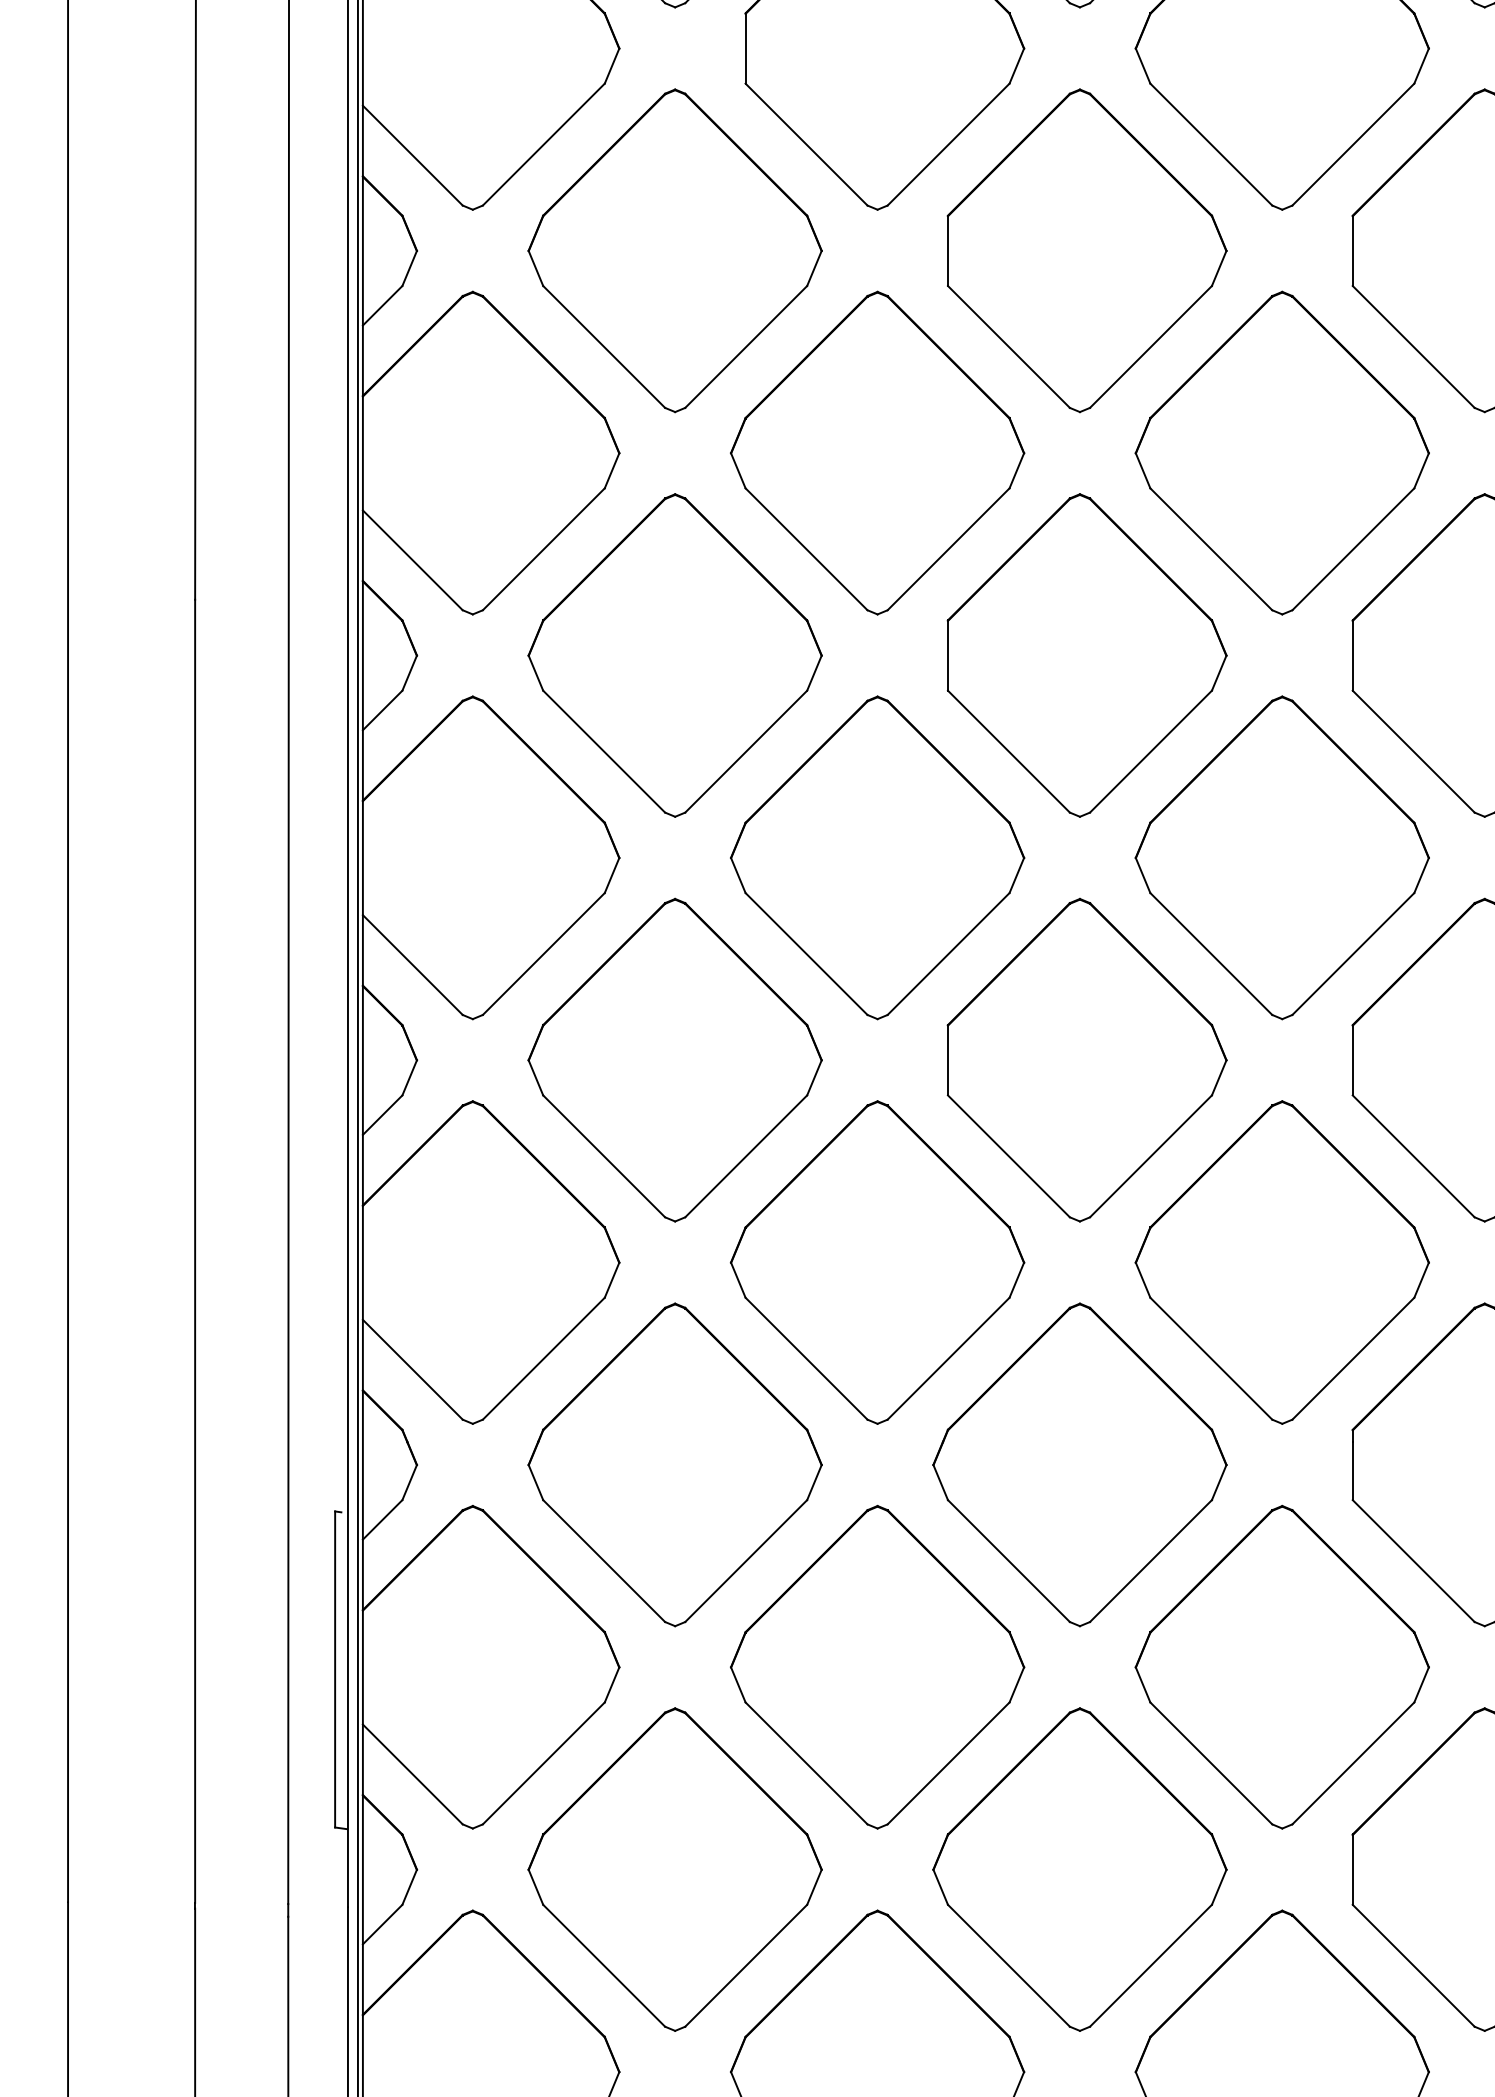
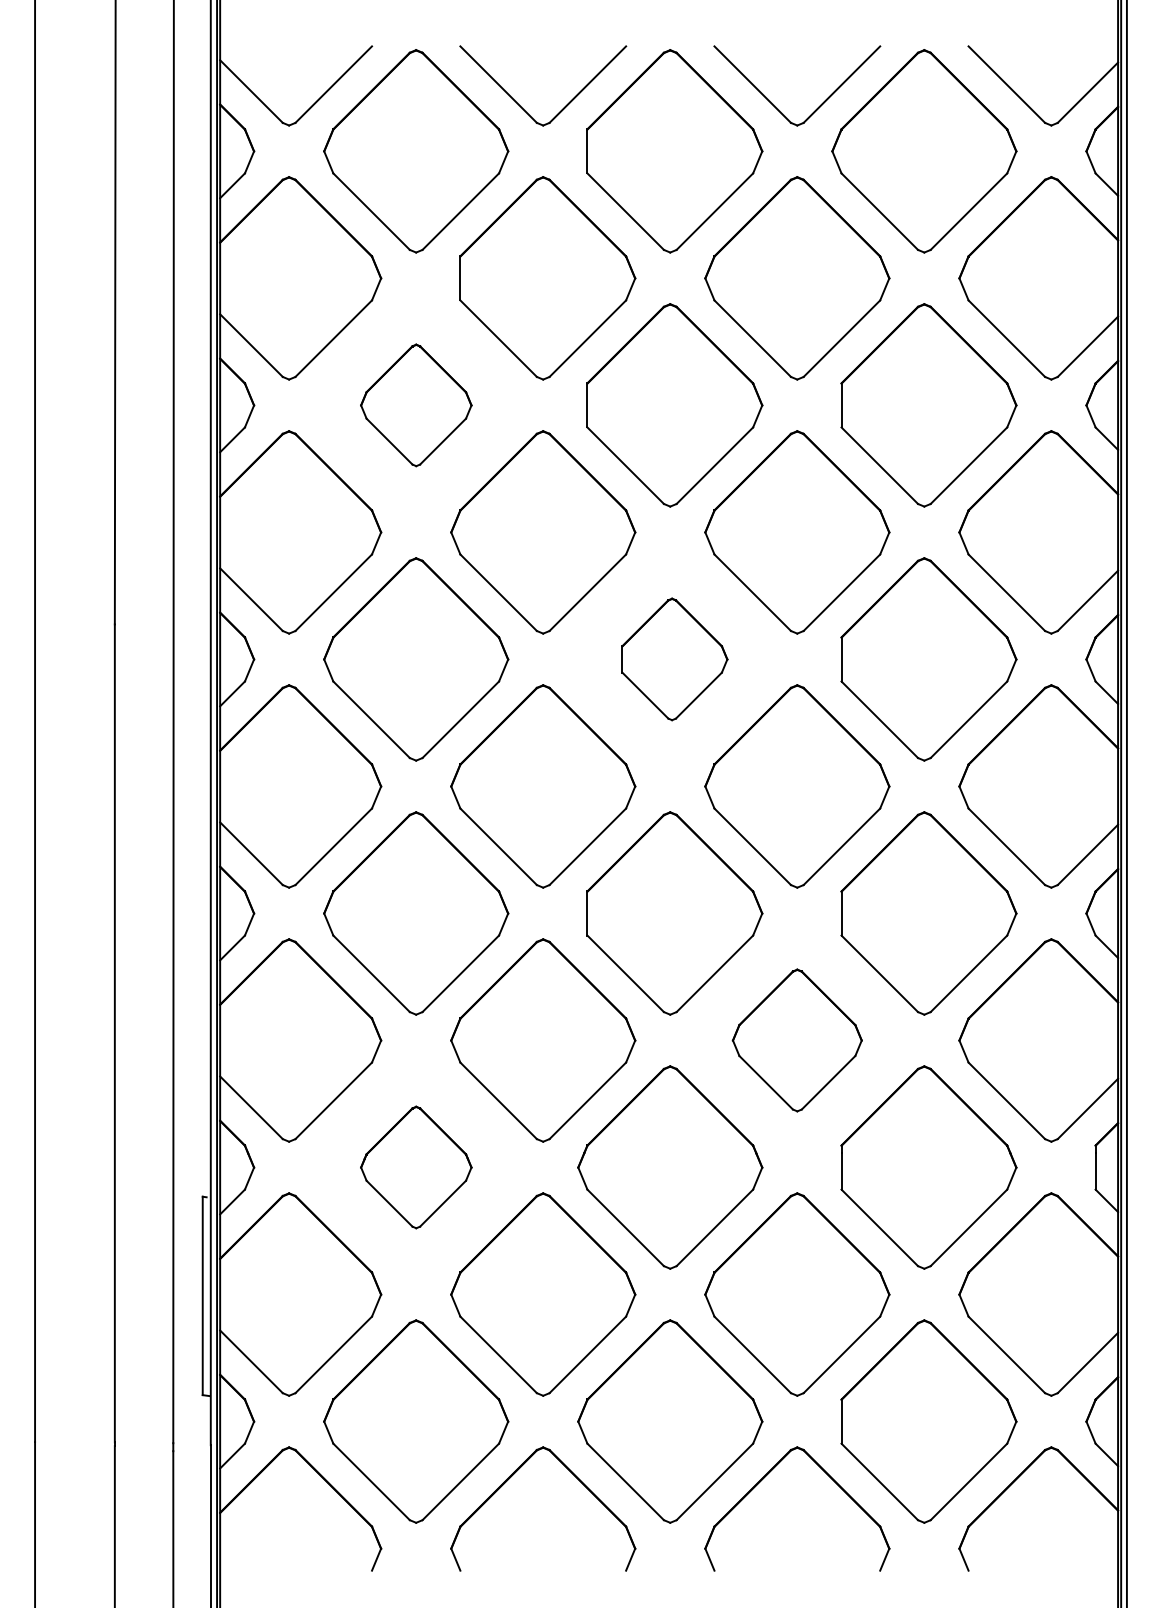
part: (675, 251) -> (416, 405), size x0.6
part: (1086, 655) -> (674, 659), size x0.6
part: (1282, 1262) -> (797, 1040), size x0.7
part: (675, 1464) -> (416, 1167), size x0.6

